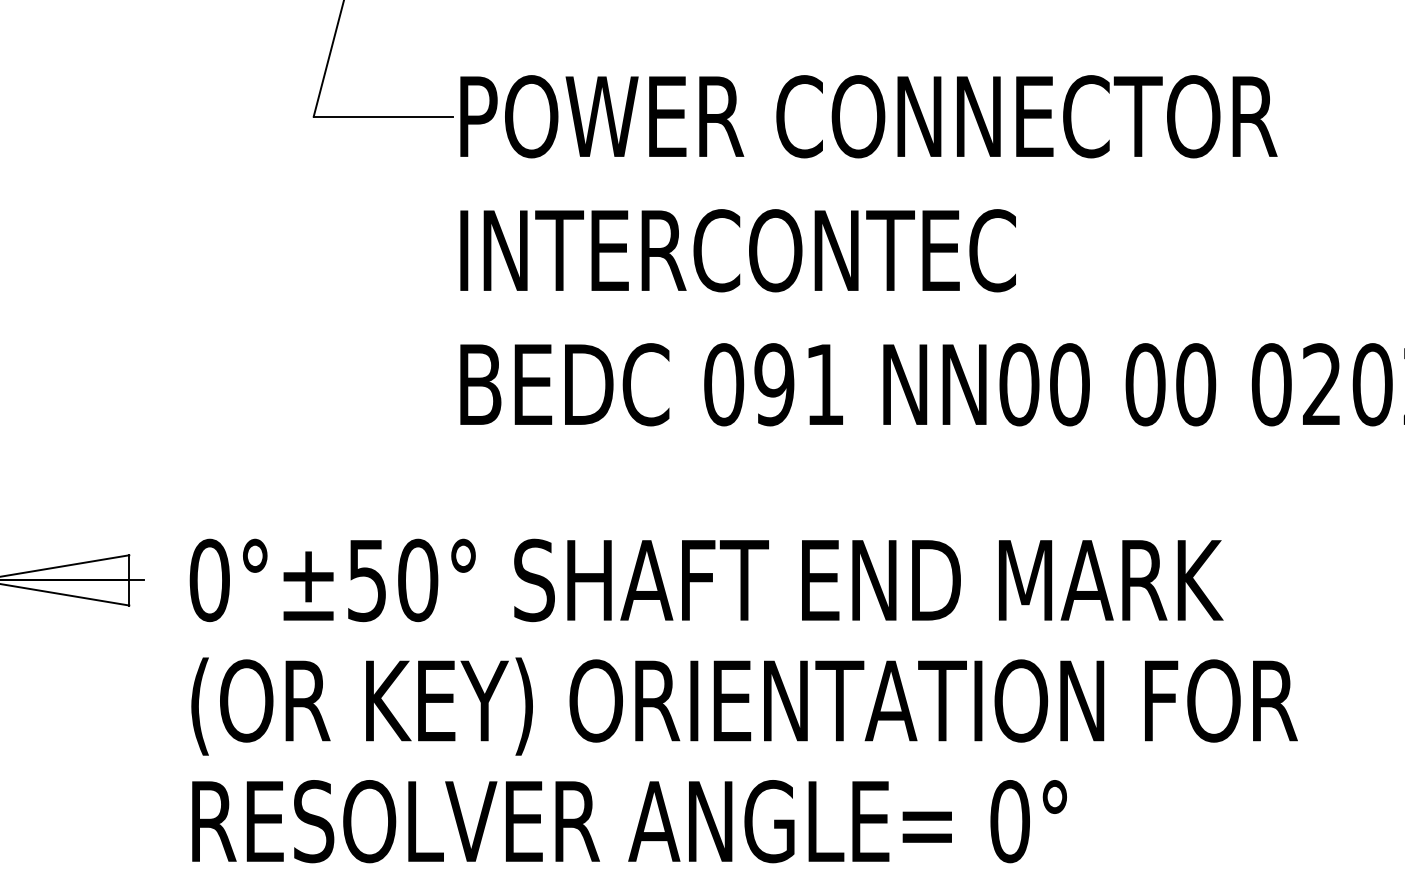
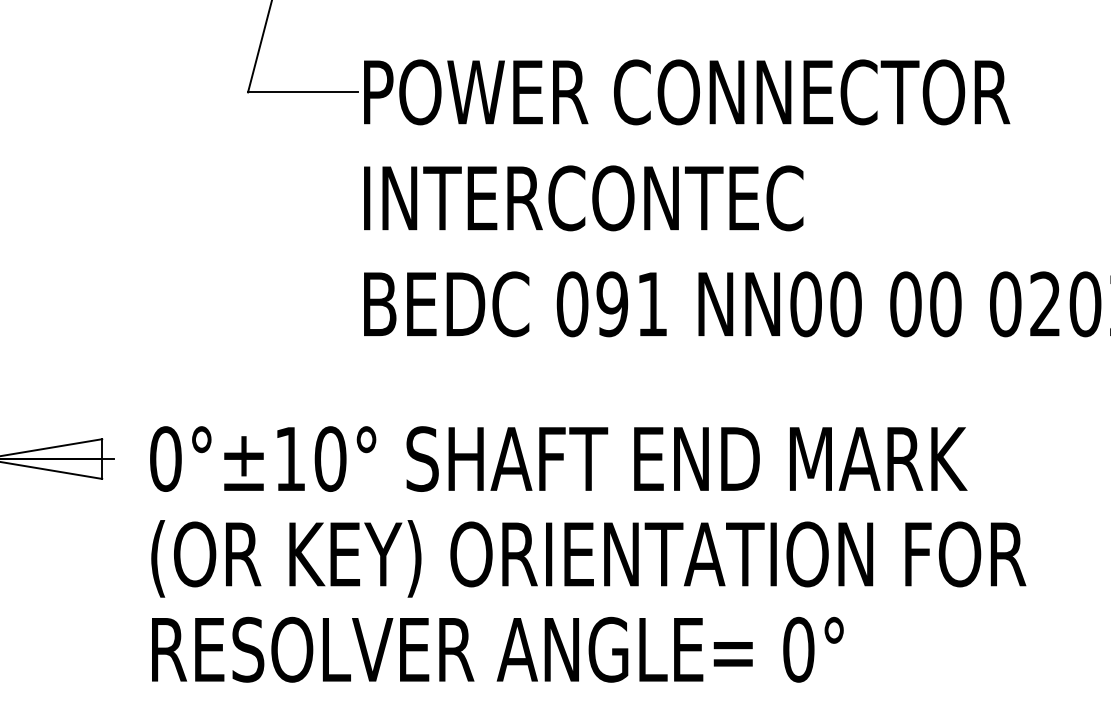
text: (366, 581) -> (289, 459), 0°±50° -> 0°±10°

